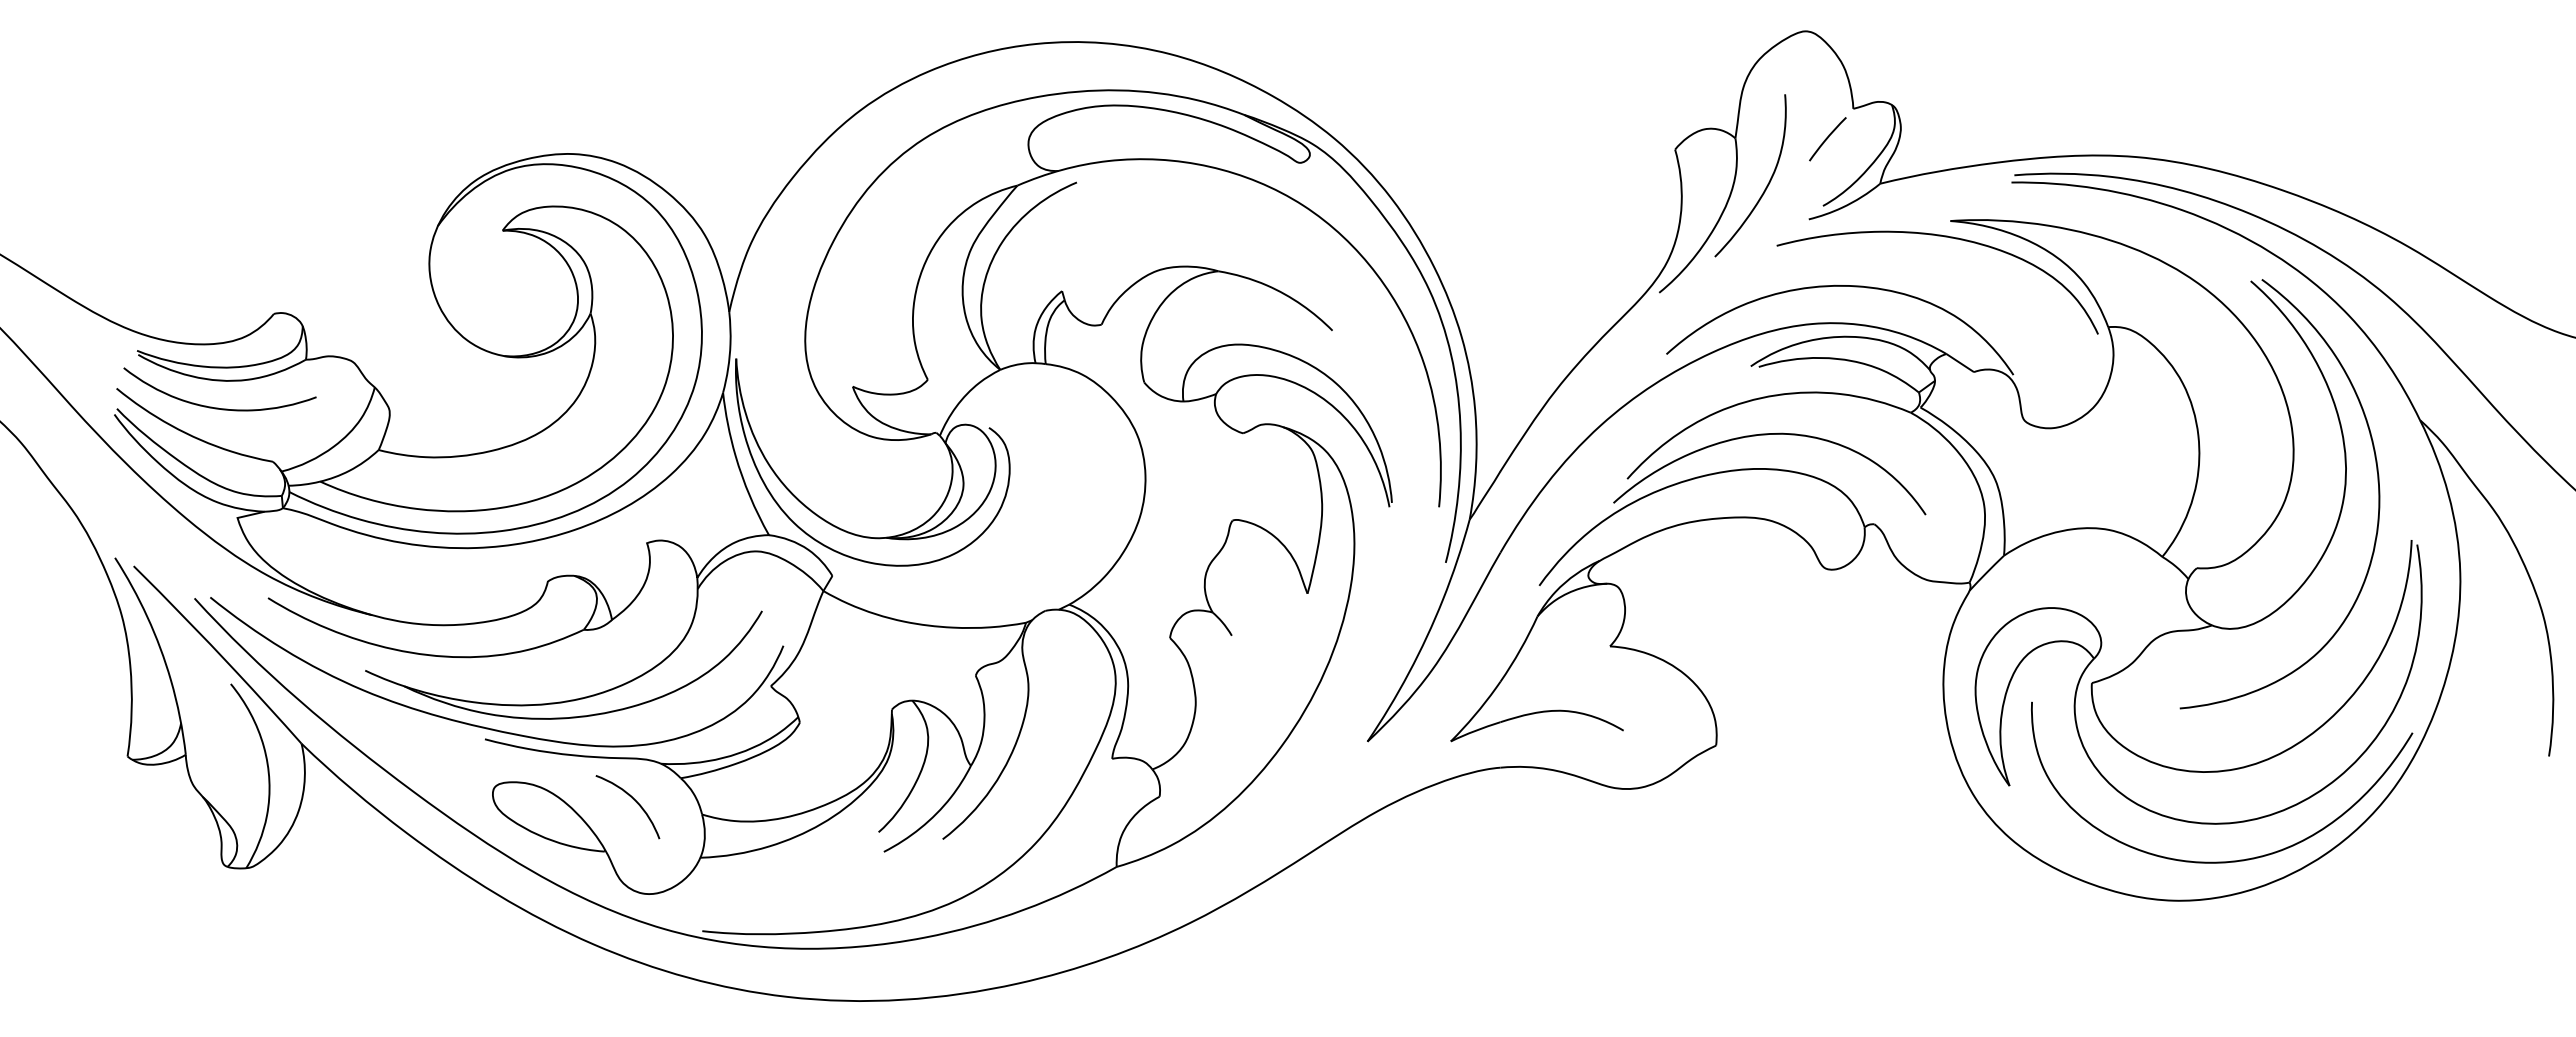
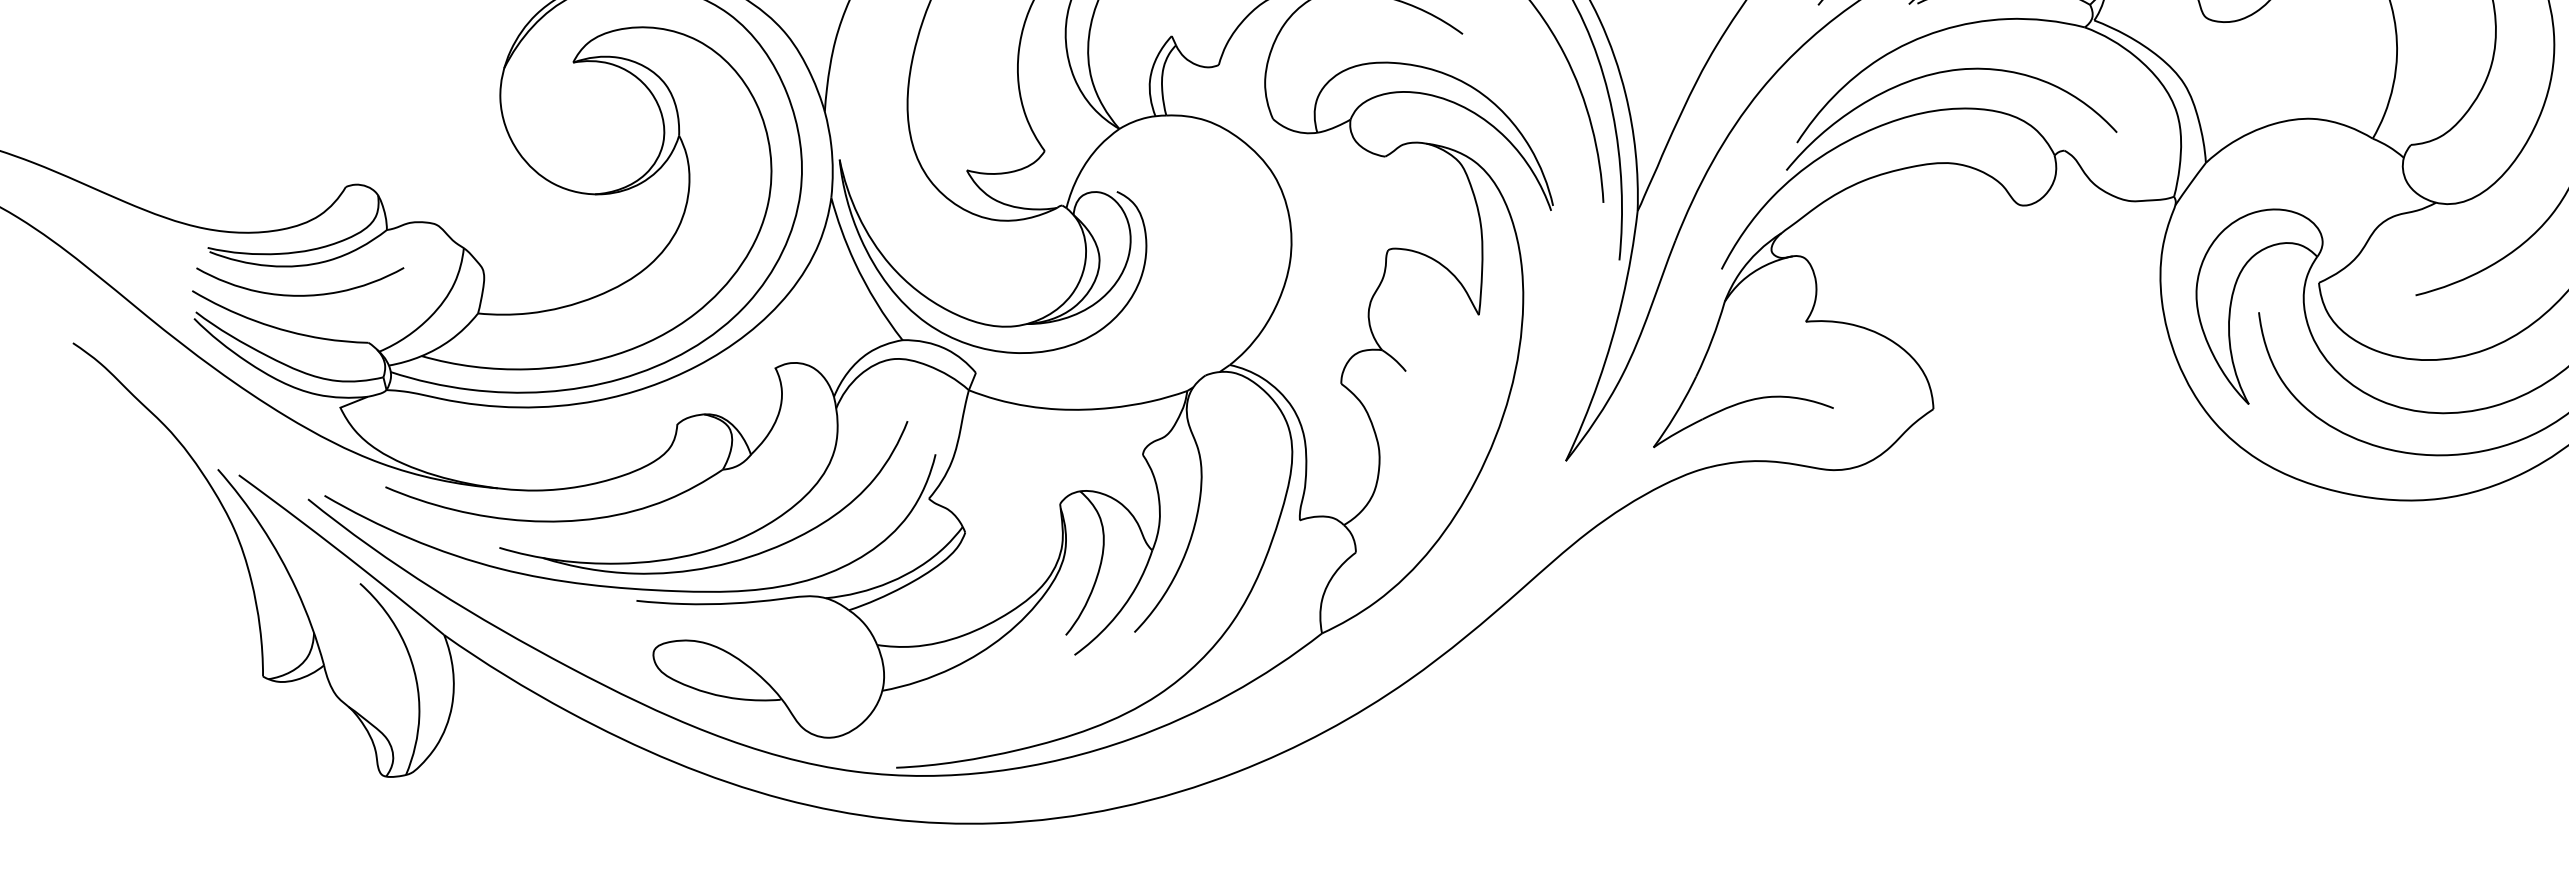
curve: (631, 798) -> (800, 639), removed

